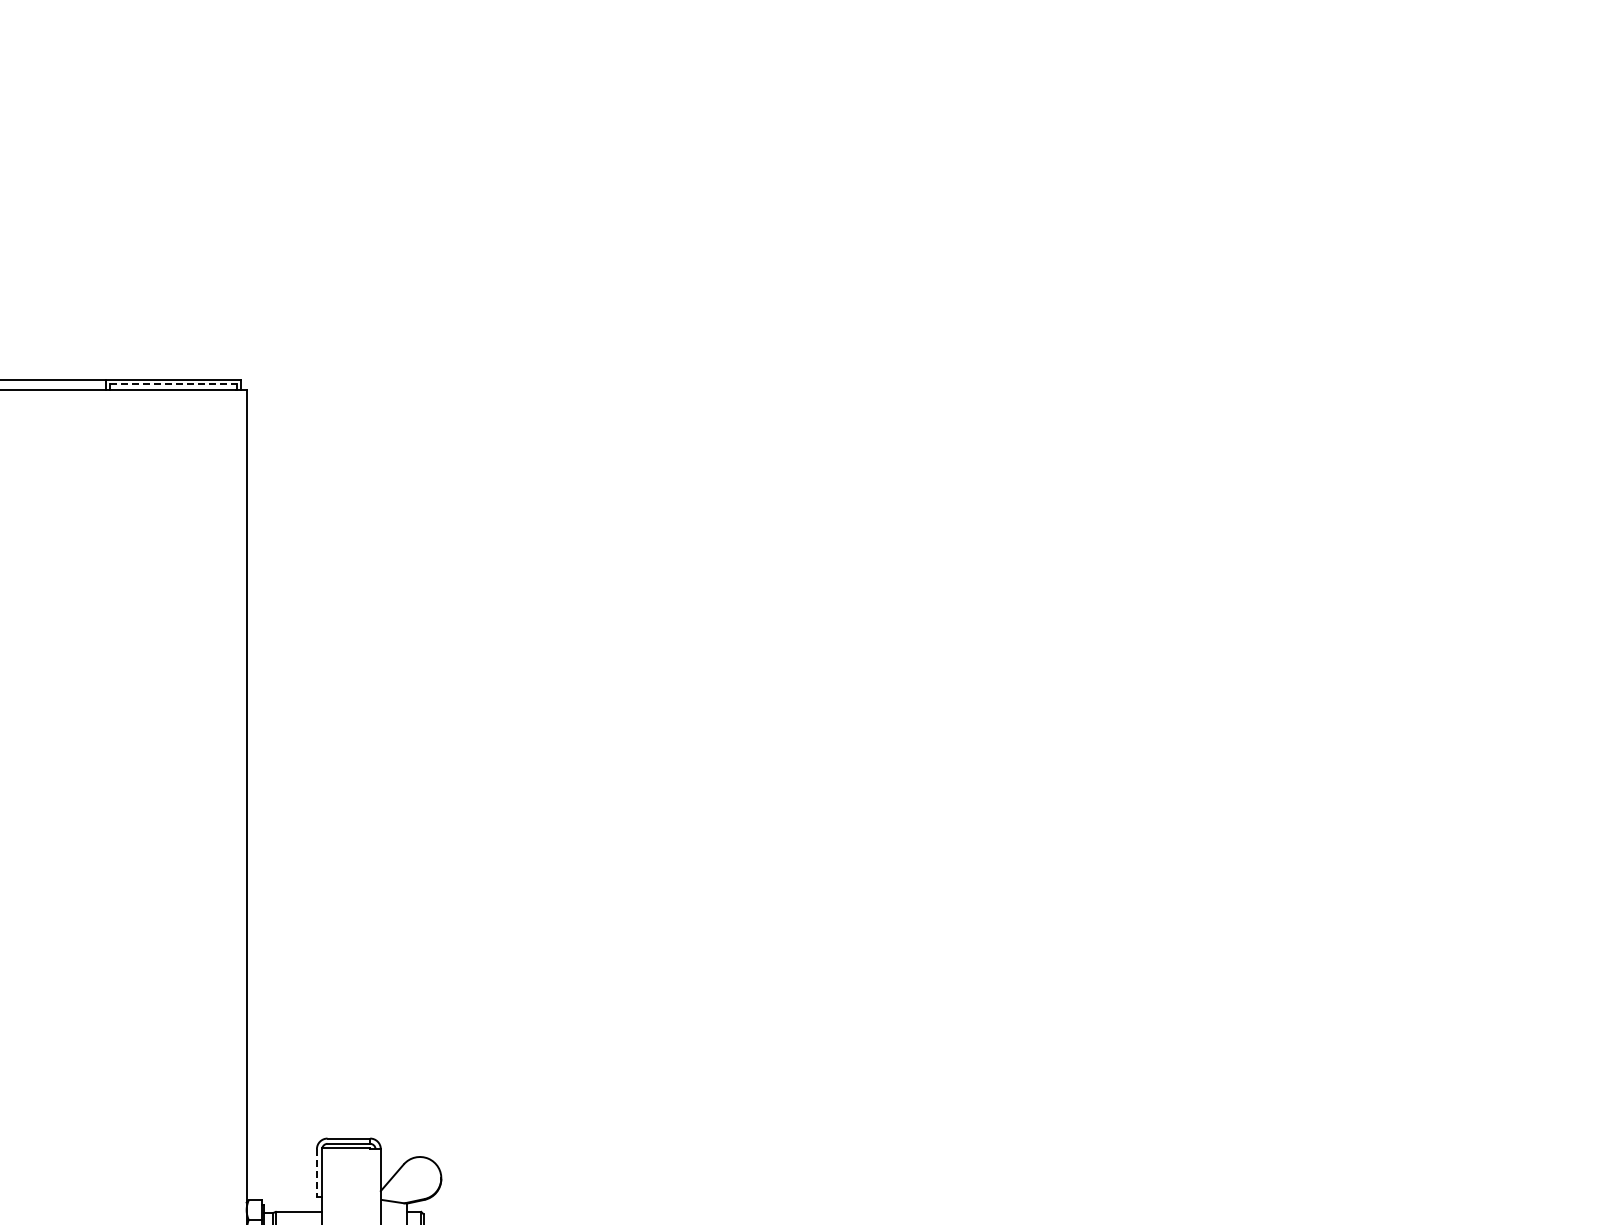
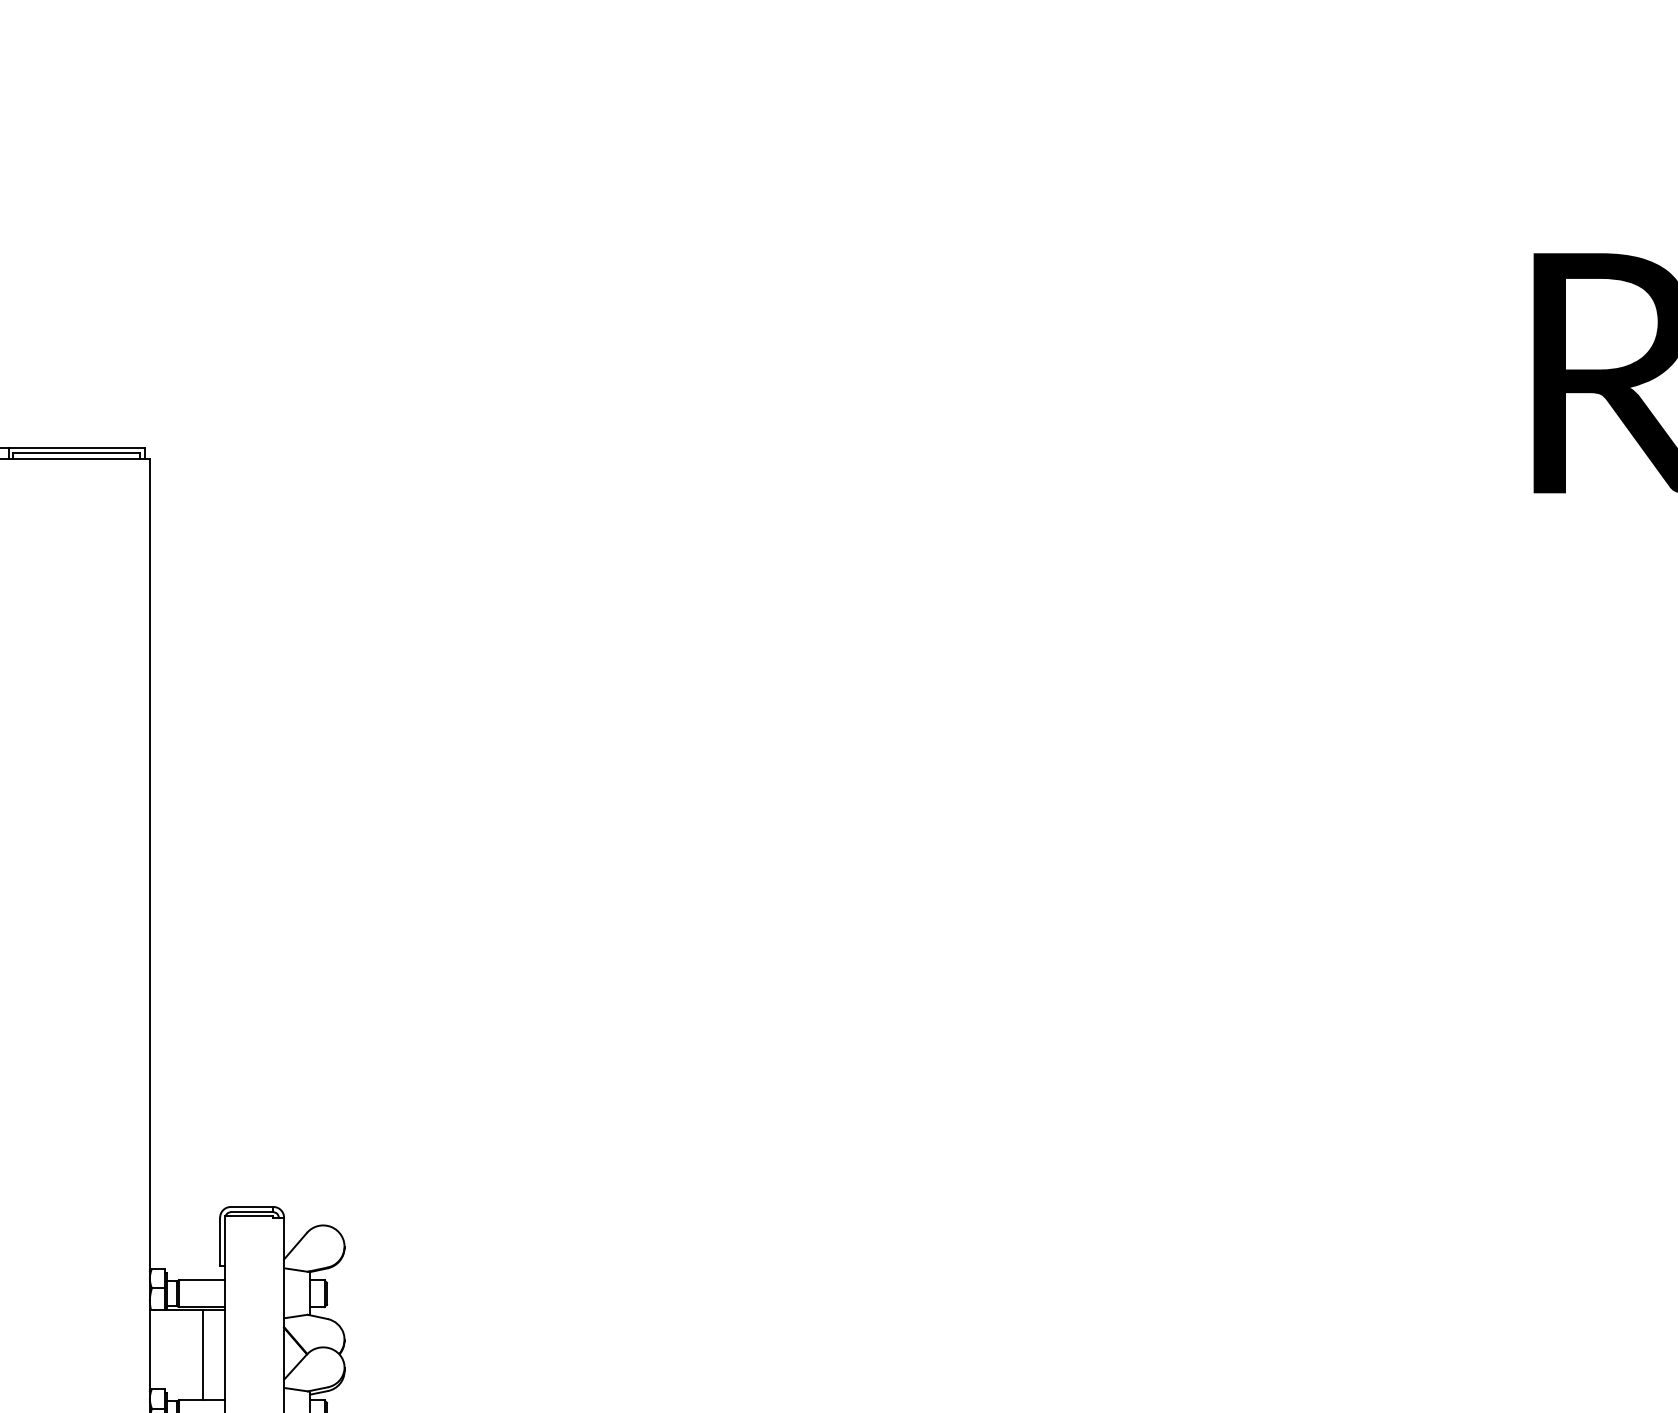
line: (174, 384) -> (77, 452), dashed -> solid
line: (317, 1174) -> (220, 1242), dashed -> solid

